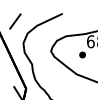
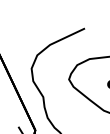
line: (15, 21) -> (20, 39), removed

